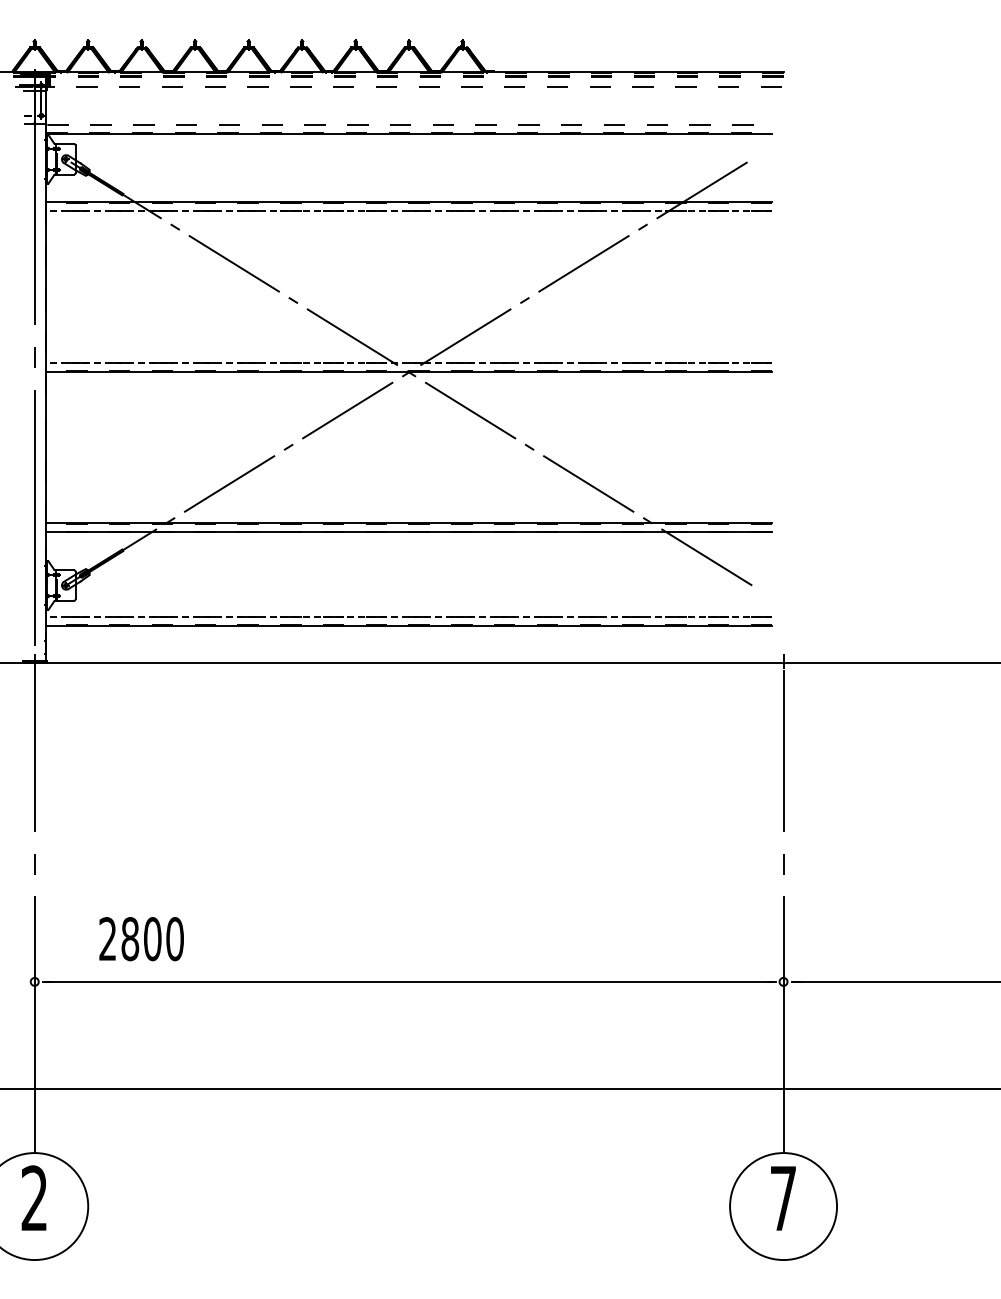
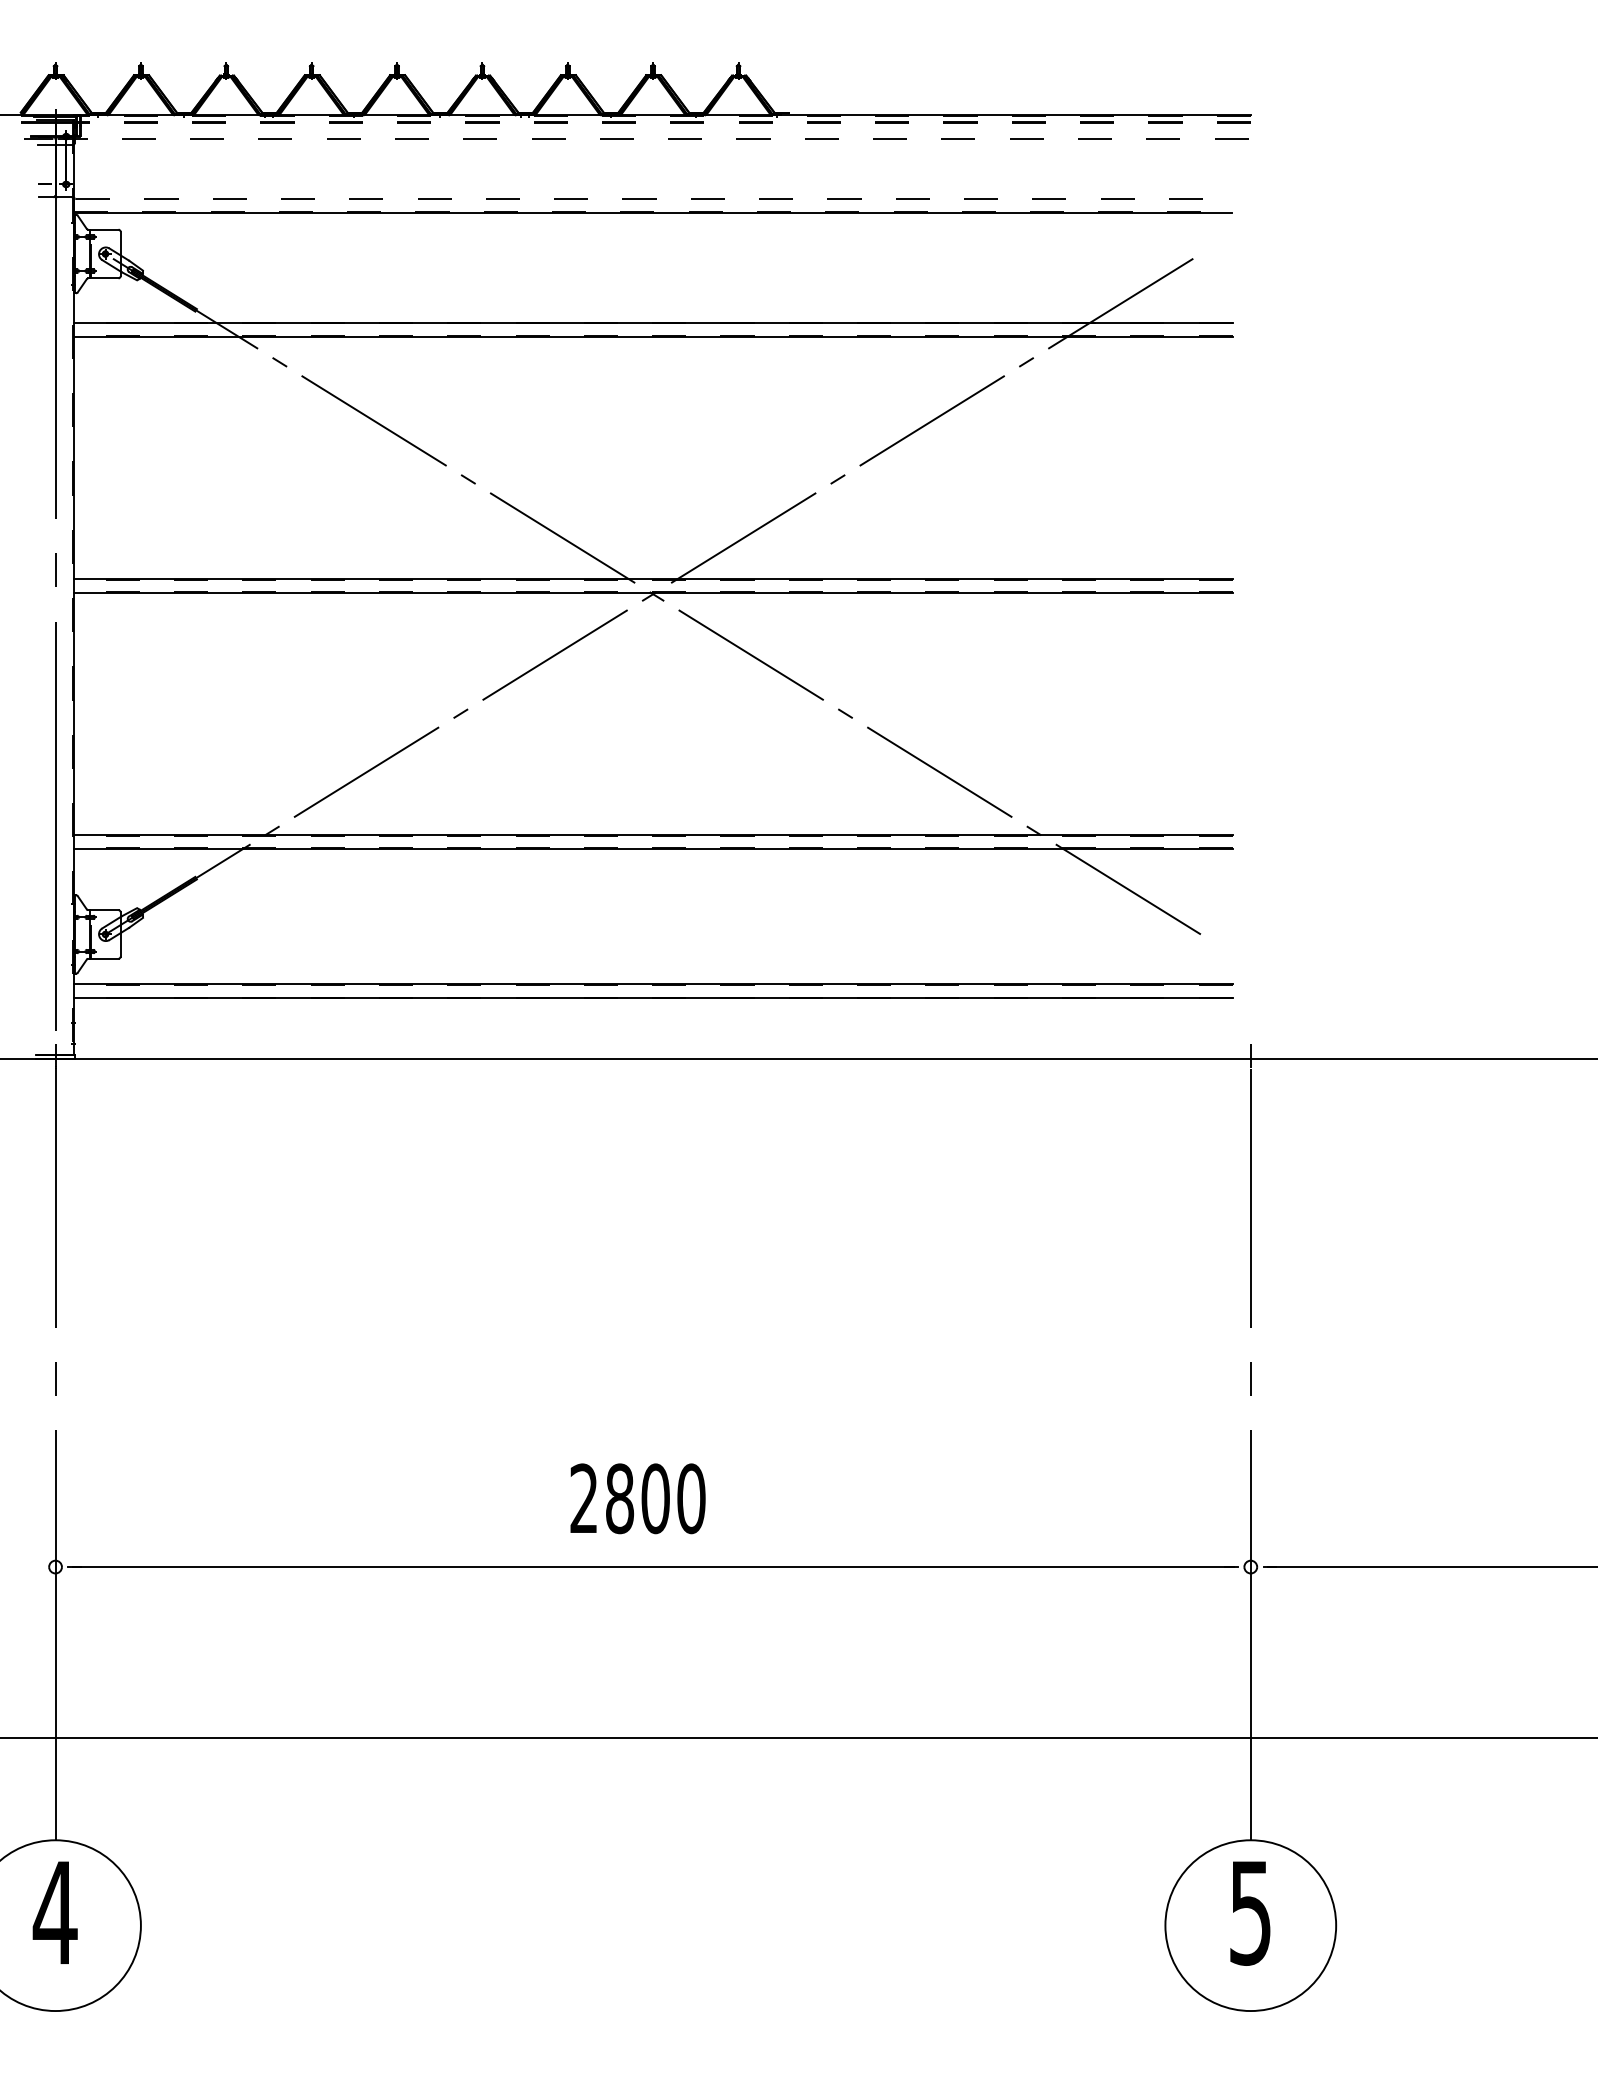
line: (408, 211) -> (652, 337), dashed -> solid
line: (408, 362) -> (652, 578), dashed -> solid
line: (408, 616) -> (652, 983), dashed -> solid
text: (141, 939) -> (637, 1499), moved
text: (34, 1197) -> (55, 1911), 2 -> 4
text: (782, 1198) -> (1249, 1912), 7 -> 5

